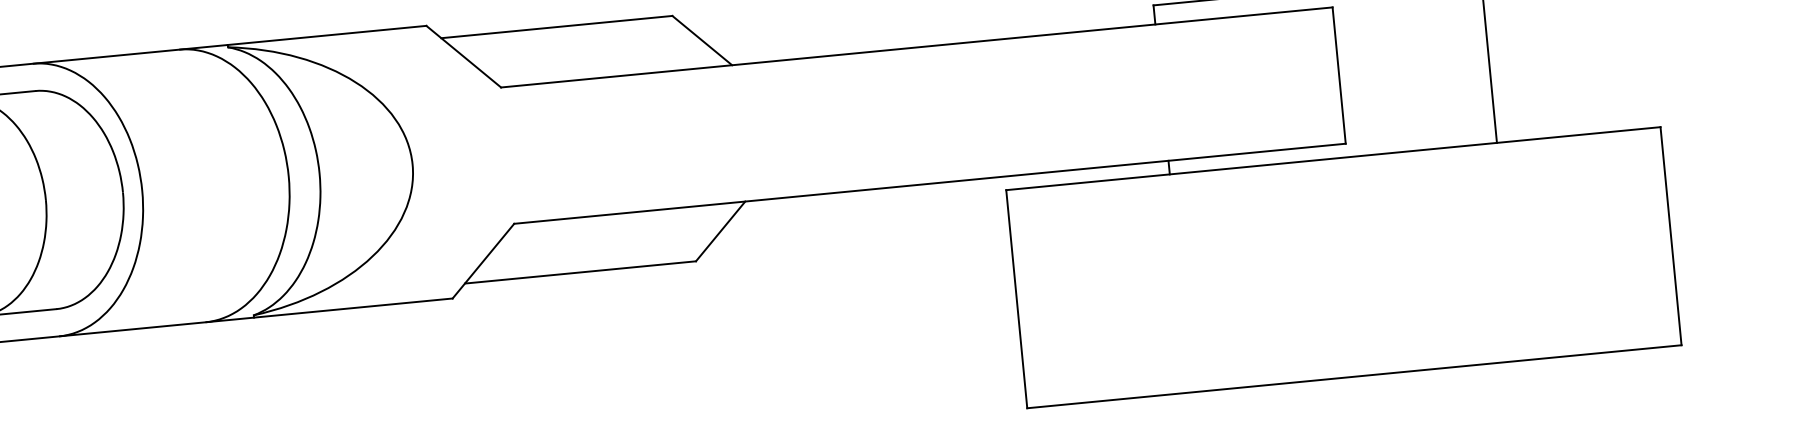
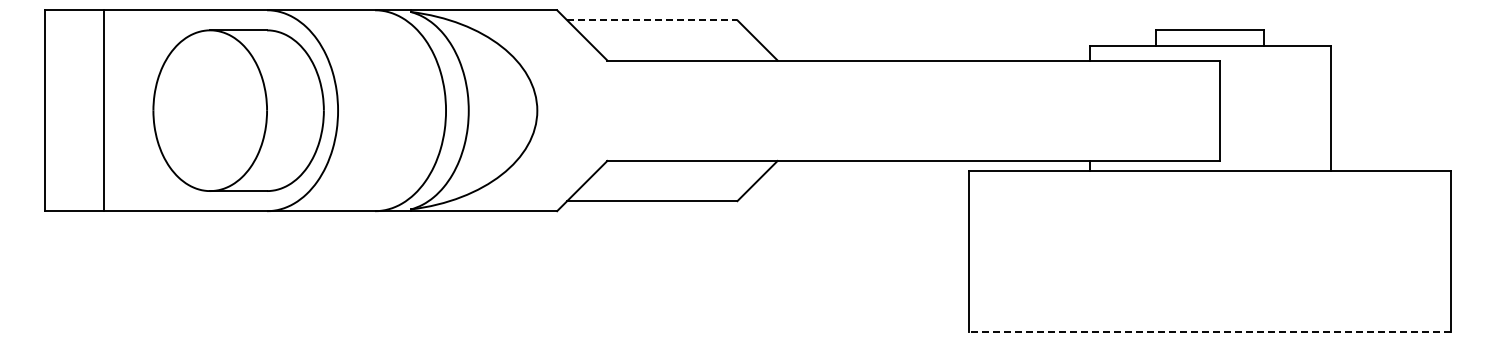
line: (557, 27) -> (652, 20), solid -> dashed
line: (1353, 376) -> (1209, 331), solid -> dashed

